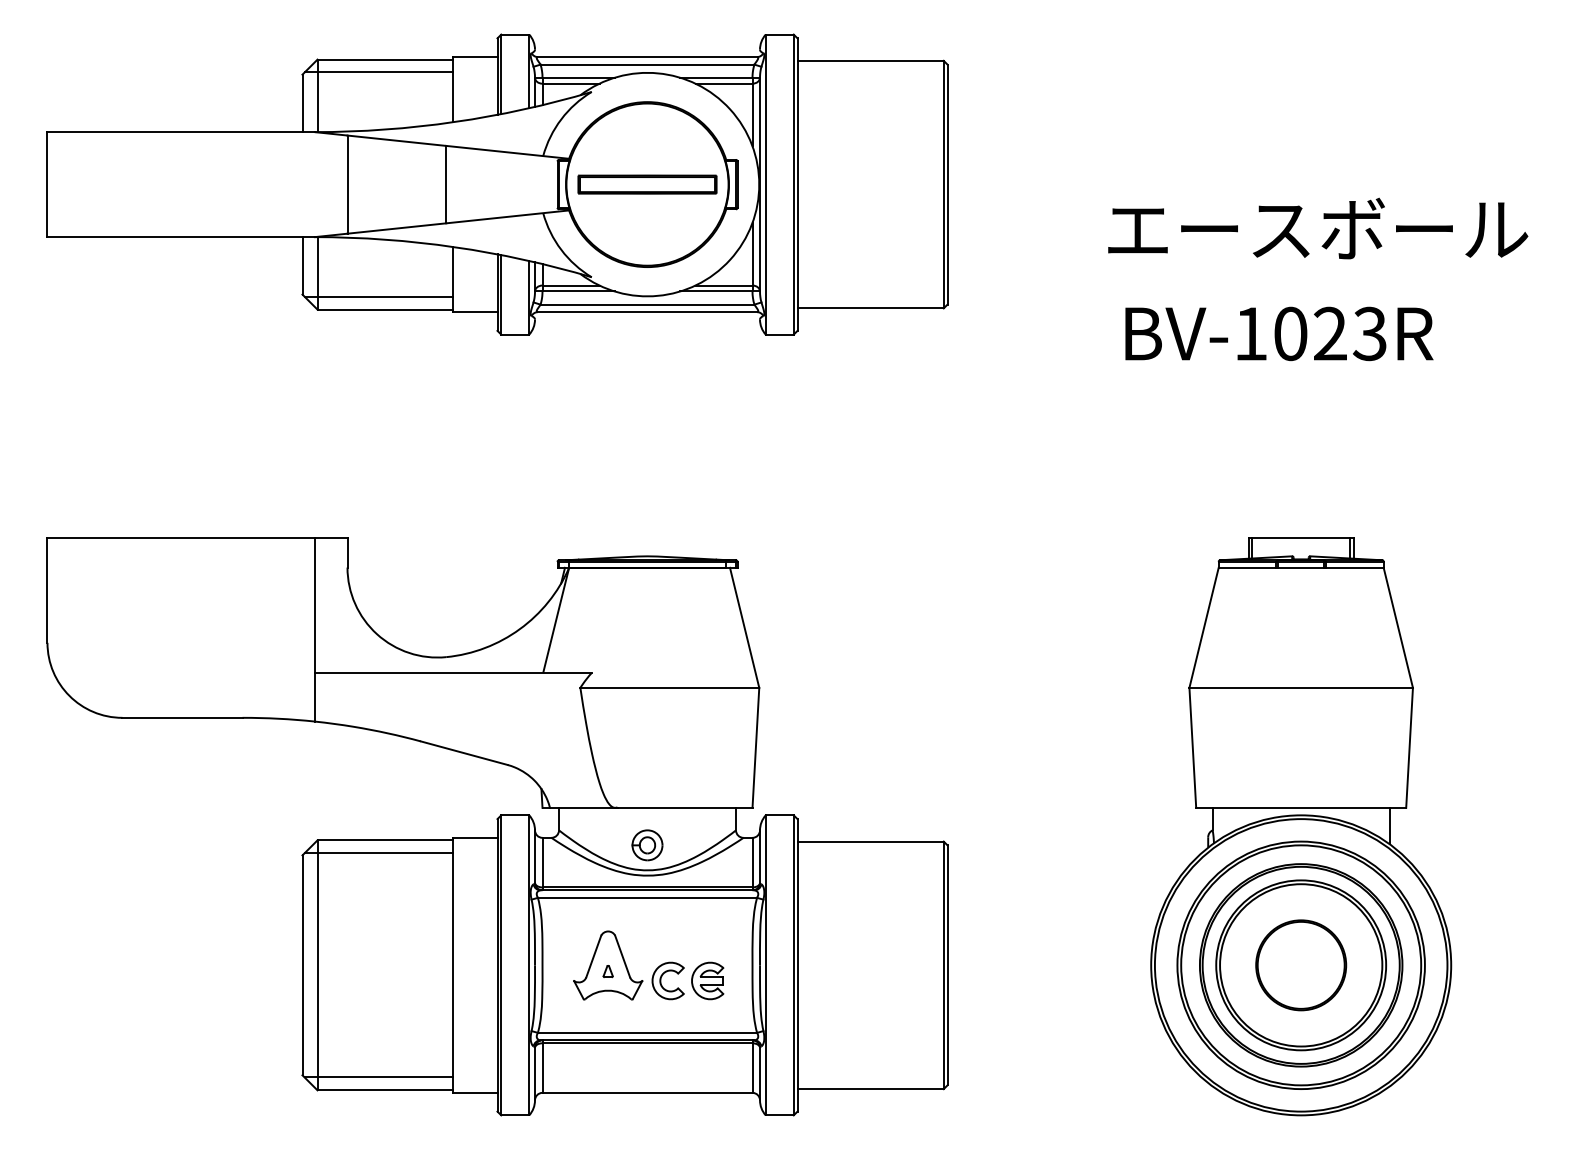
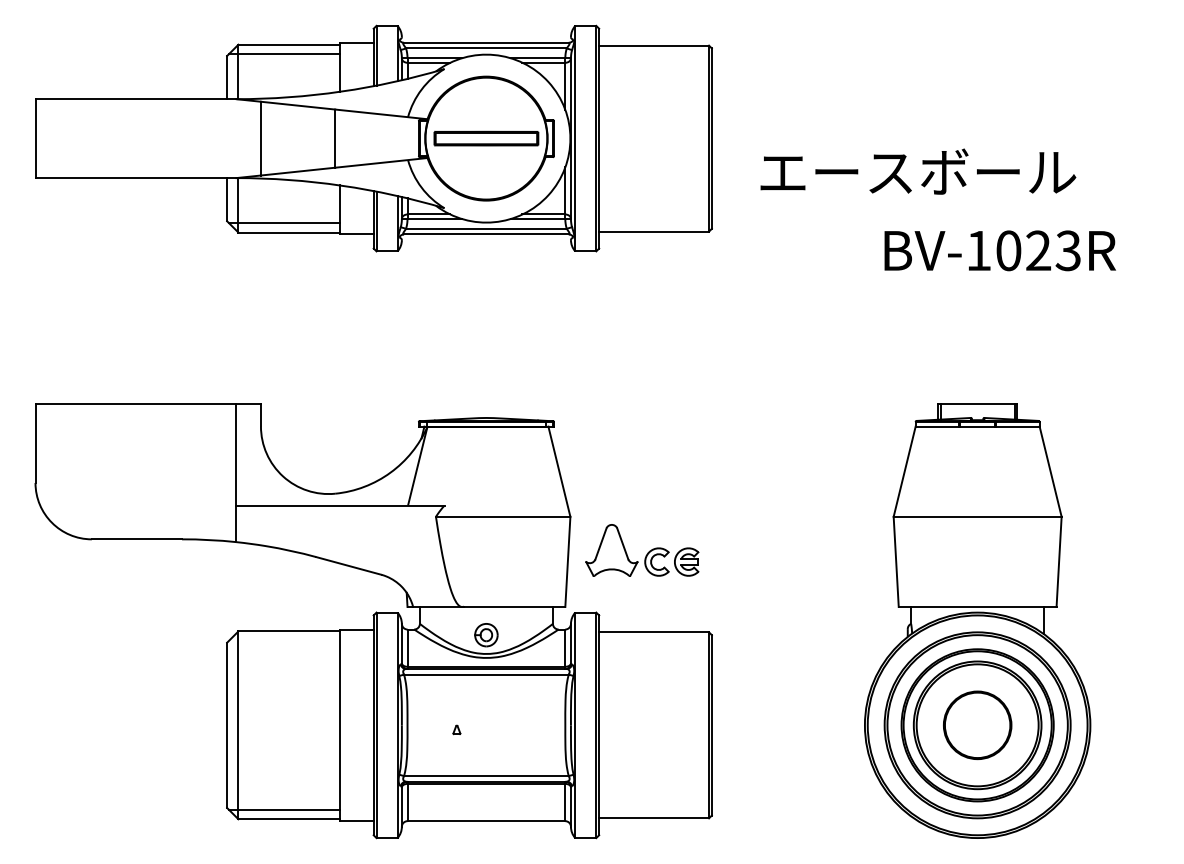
text: (1318, 228) -> (918, 171), moved
text: (1278, 333) -> (999, 250), moved
line: (377, 853) -> (283, 641), removed
part: (648, 965) -> (642, 550), moved

